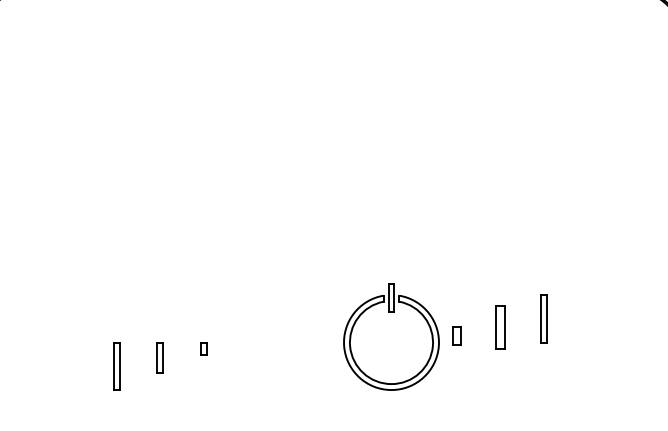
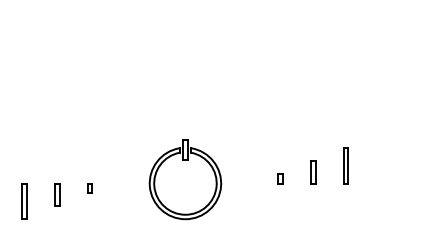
part: (391, 312) -> (185, 160), moved
part: (500, 327) -> (313, 172), size x0.71
part: (456, 336) -> (280, 178), size x0.71

